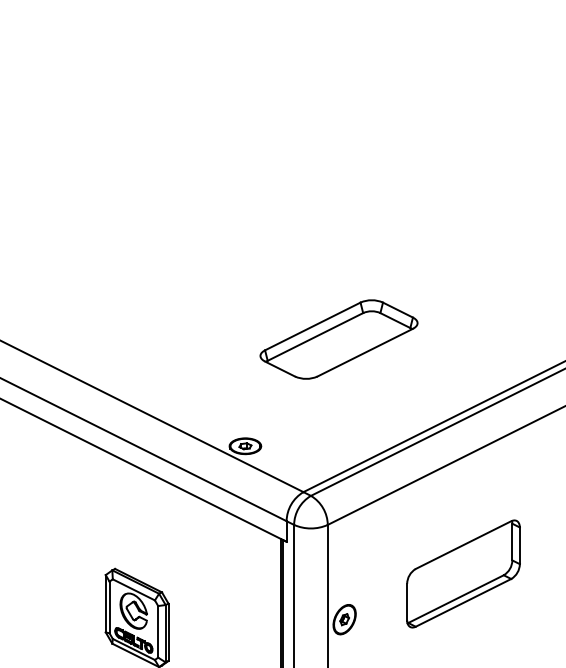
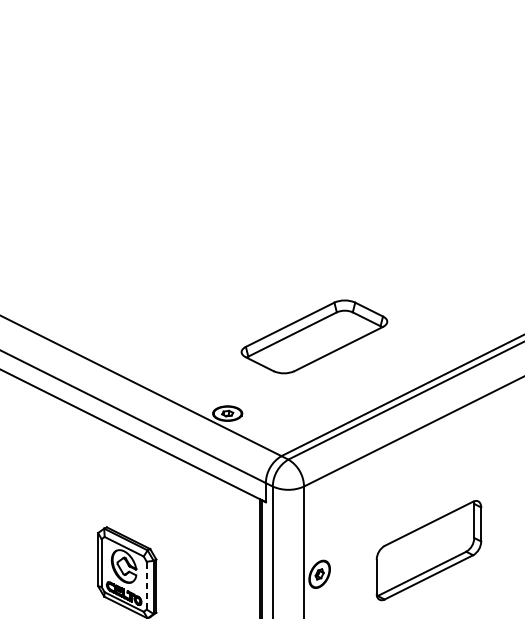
part: (338, 339) -> (313, 336), moved
part: (463, 573) -> (428, 550), moved
line: (158, 631) -> (147, 585), solid -> dashed

